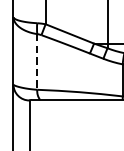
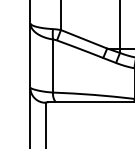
line: (37, 62) -> (53, 66), dashed -> solid

